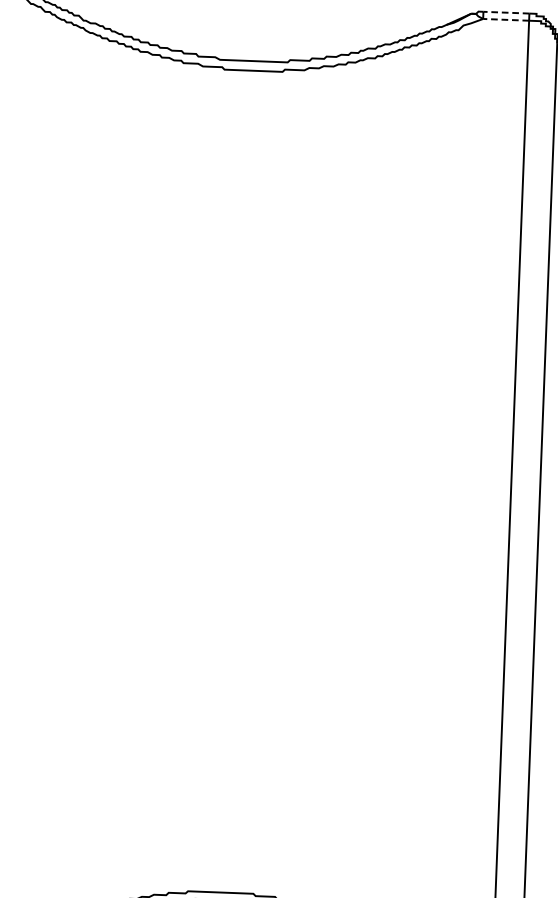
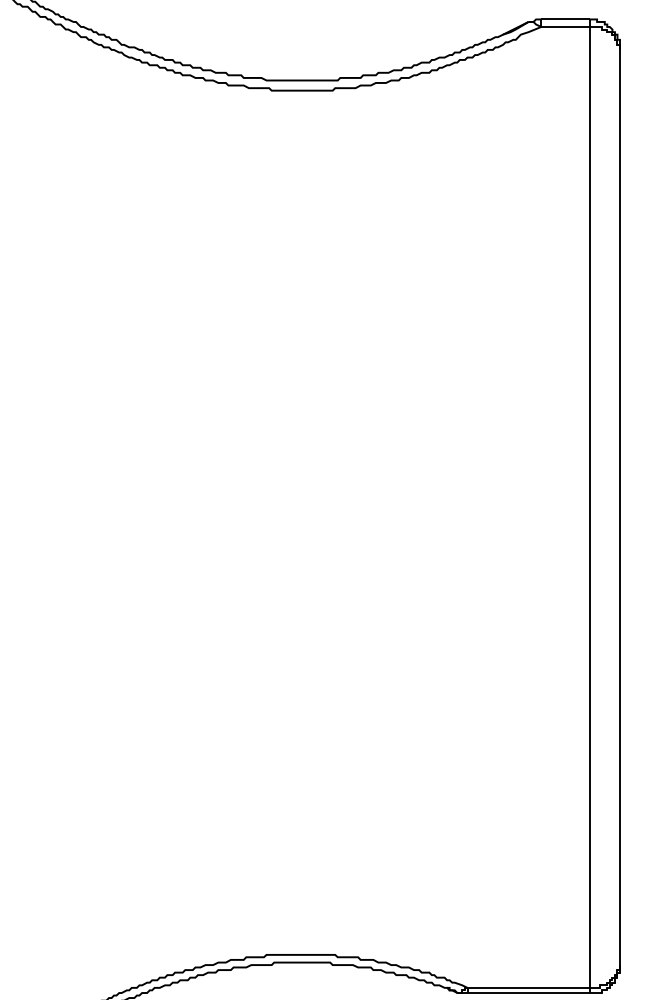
line: (505, 12) -> (564, 19), dashed -> solid
line: (505, 19) -> (564, 26), dashed -> solid

